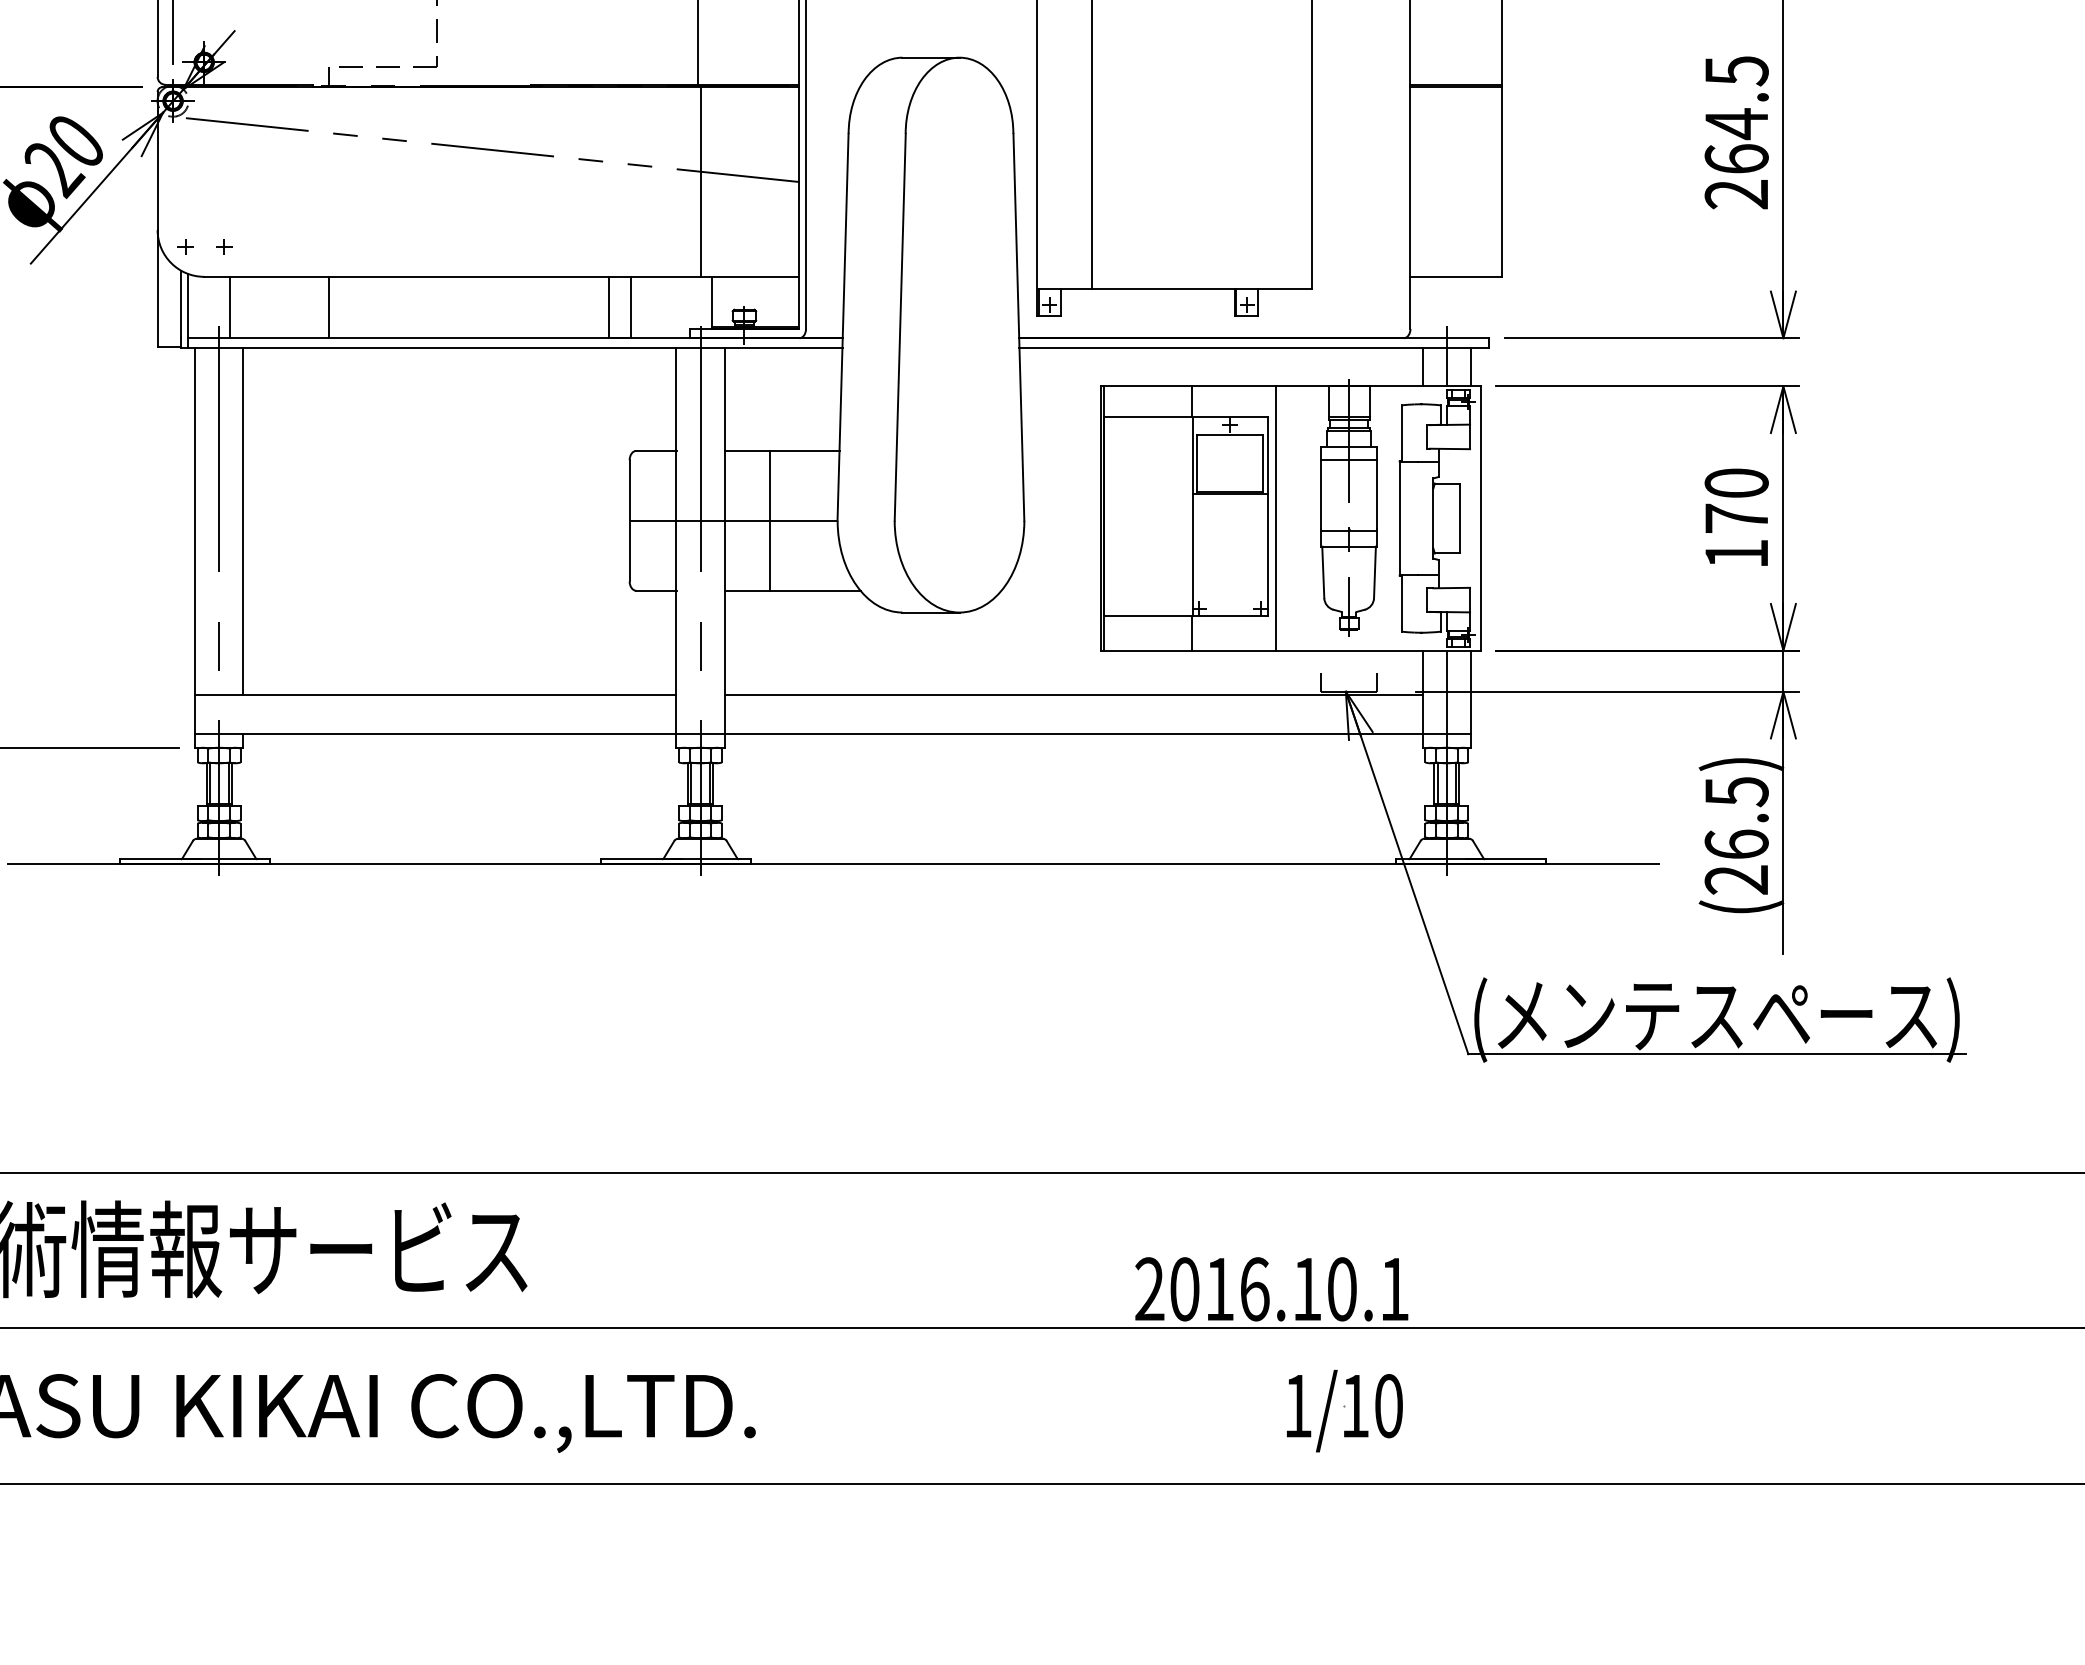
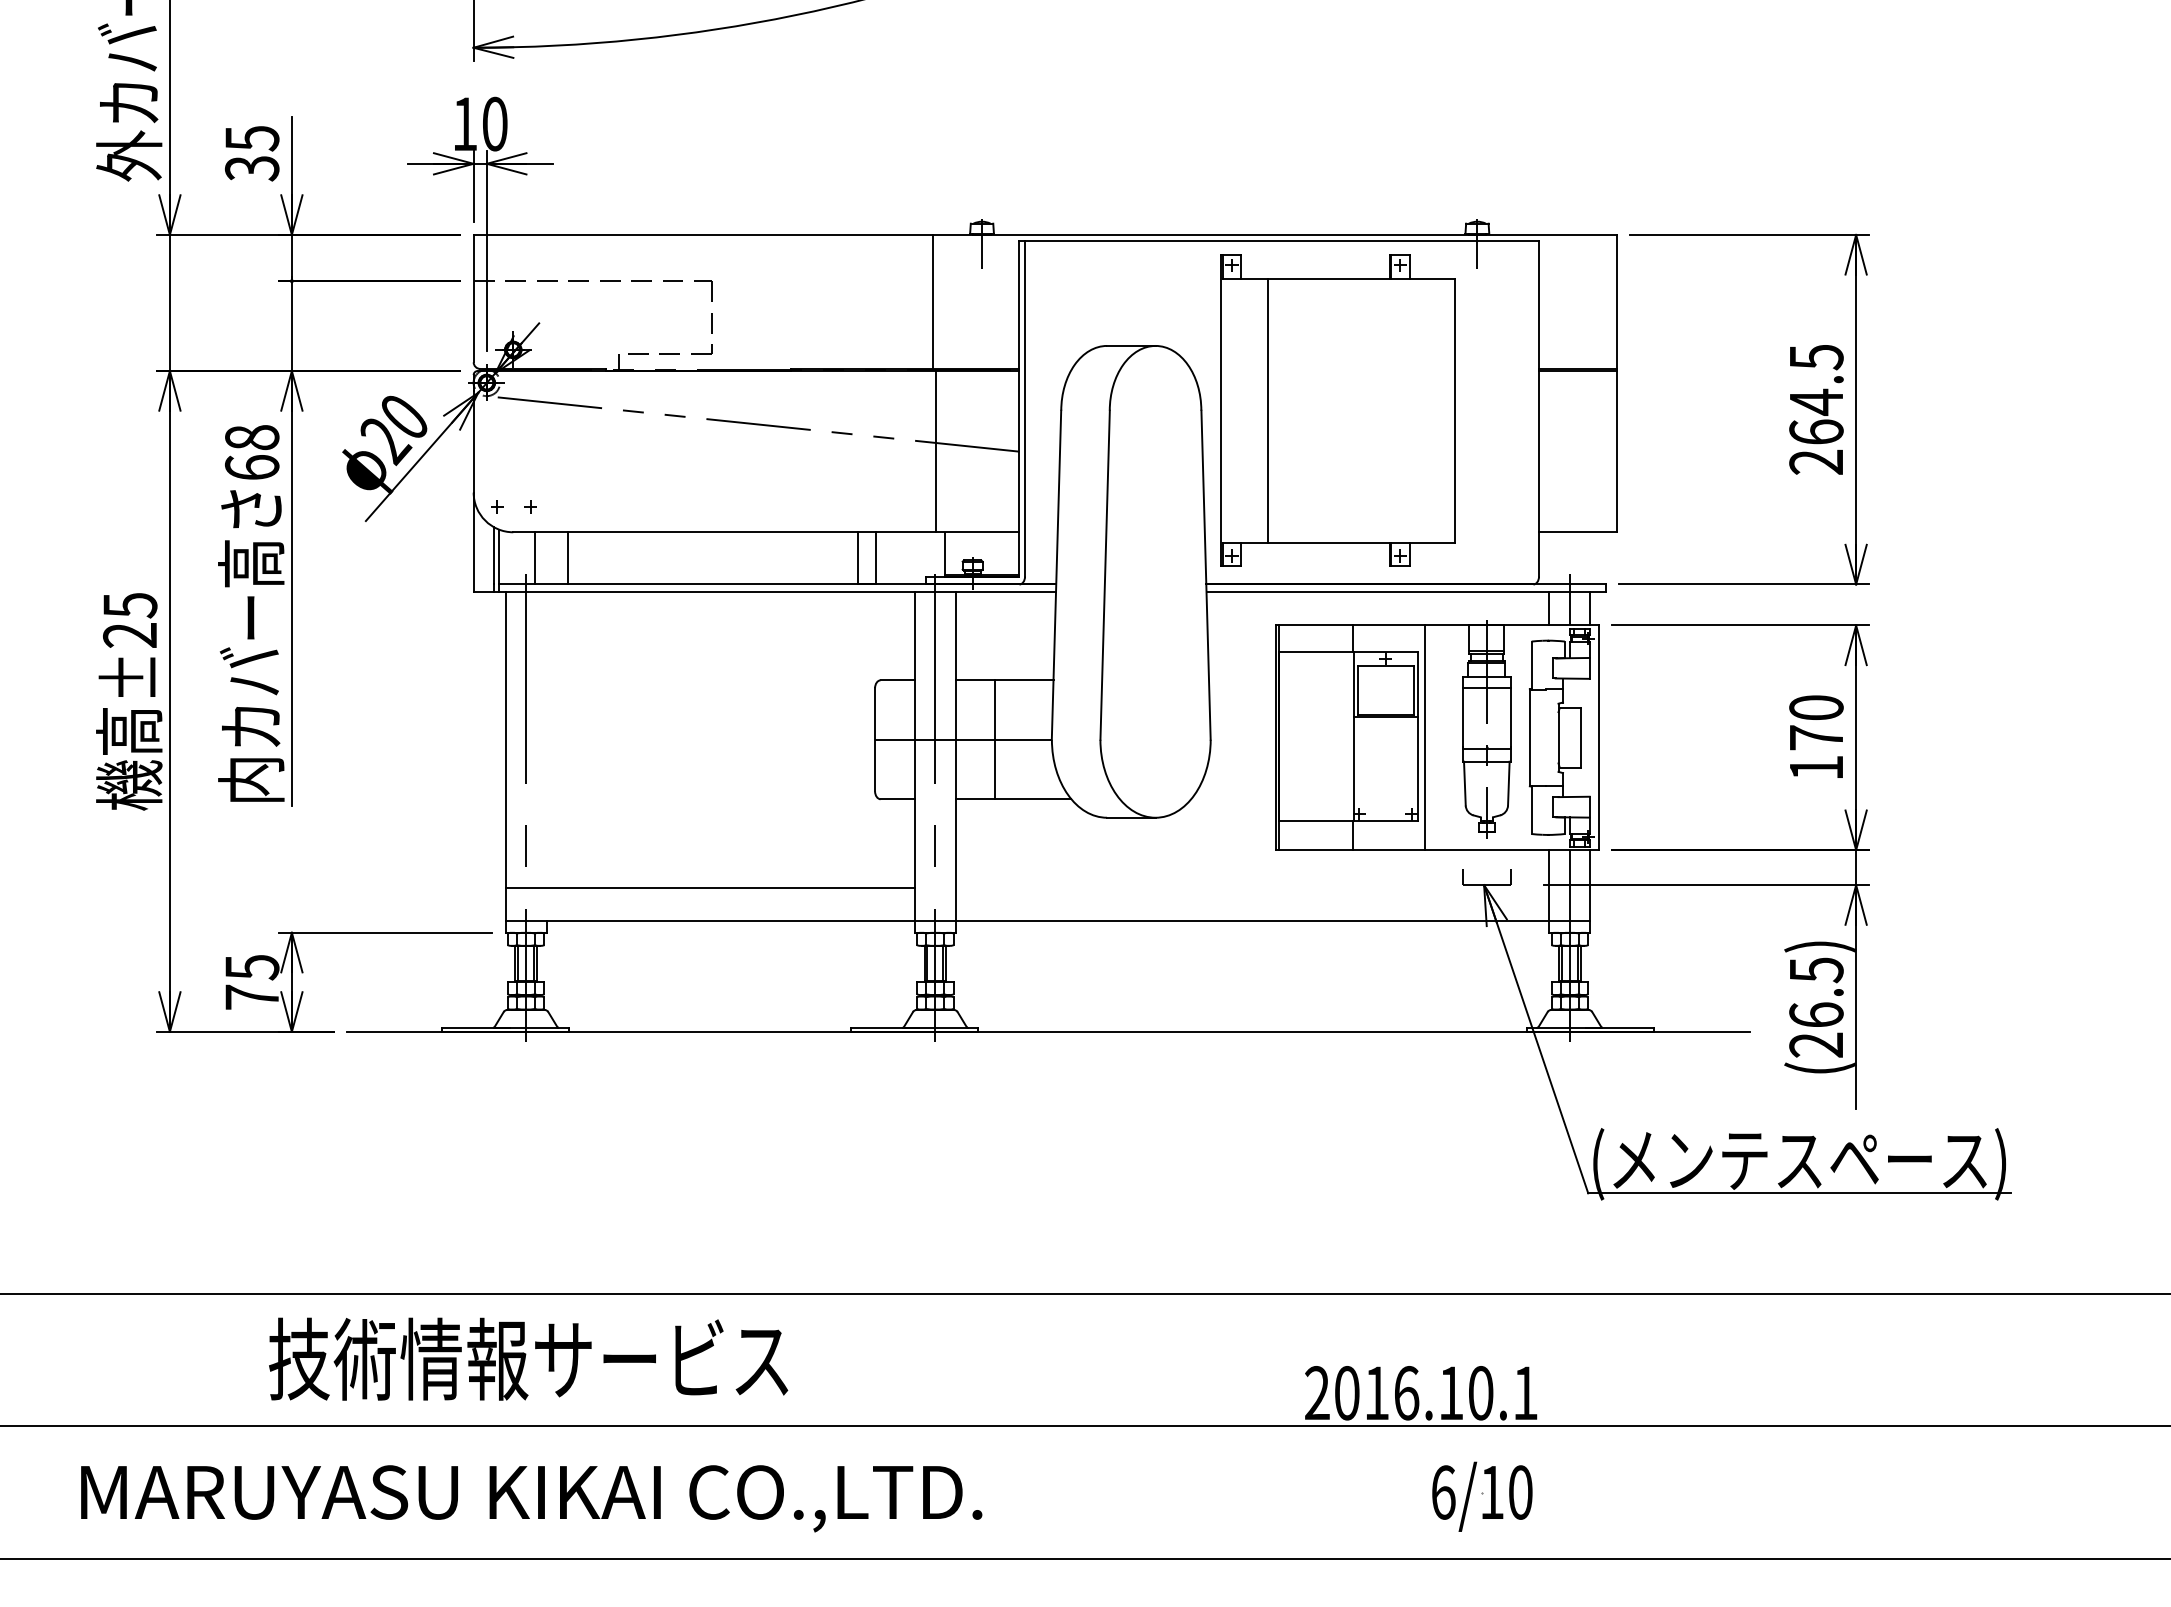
line: (329, 307) -> (568, 558), moved
line: (243, 520) -> (546, 739), removed
line: (1073, 694) -> (1252, 887), removed
text: (1298, 1406) -> (1443, 1492), 1/10 -> 6/10

